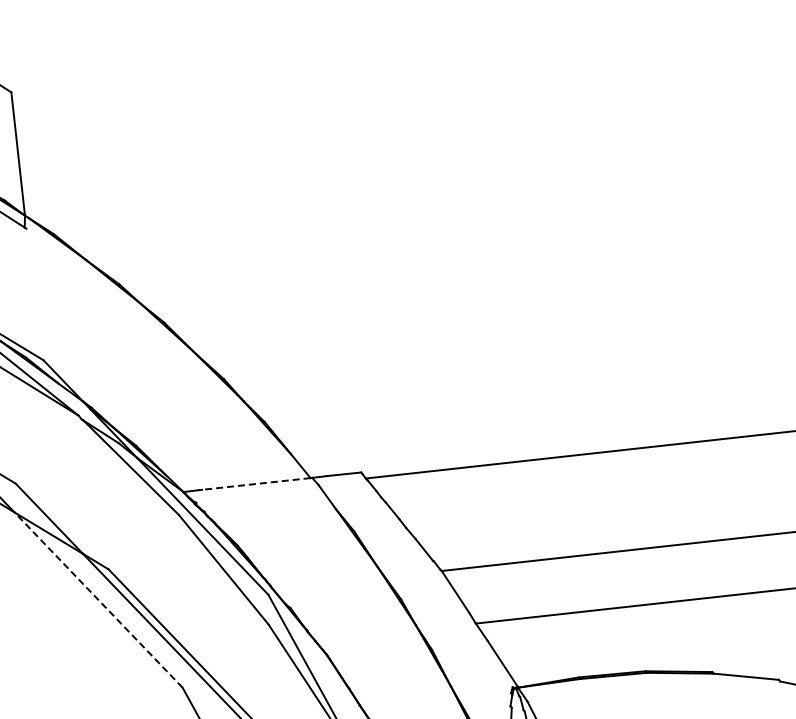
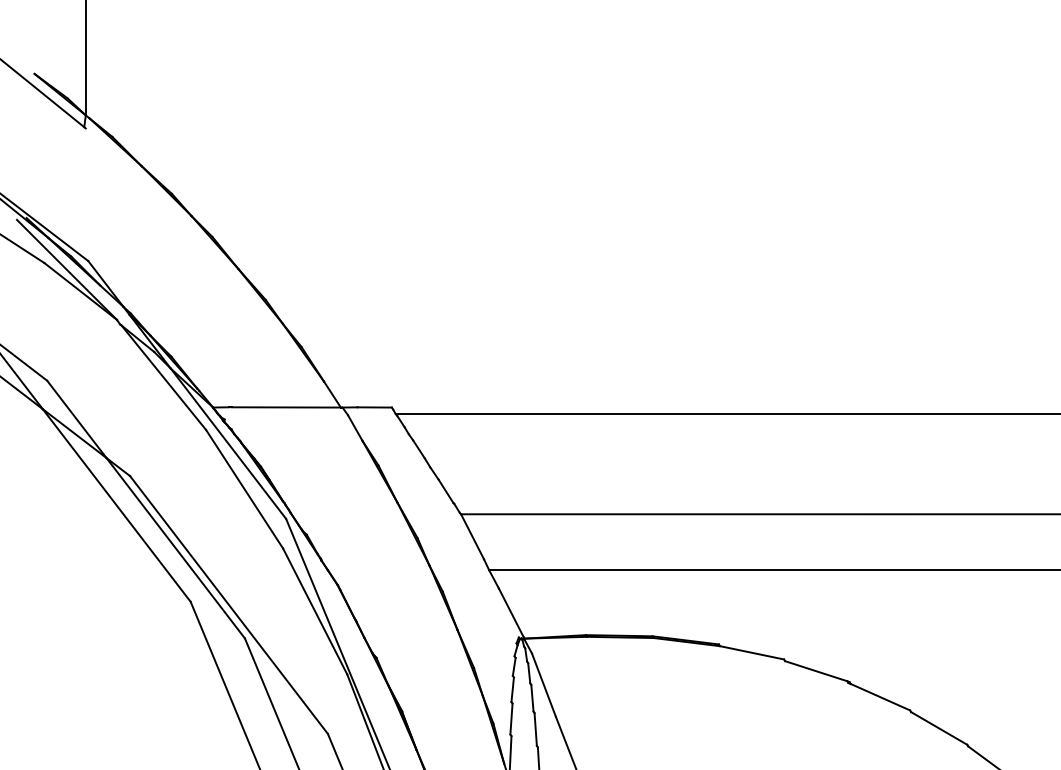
line: (256, 484) -> (286, 407), dashed -> solid
line: (98, 600) -> (116, 505), dashed -> solid

